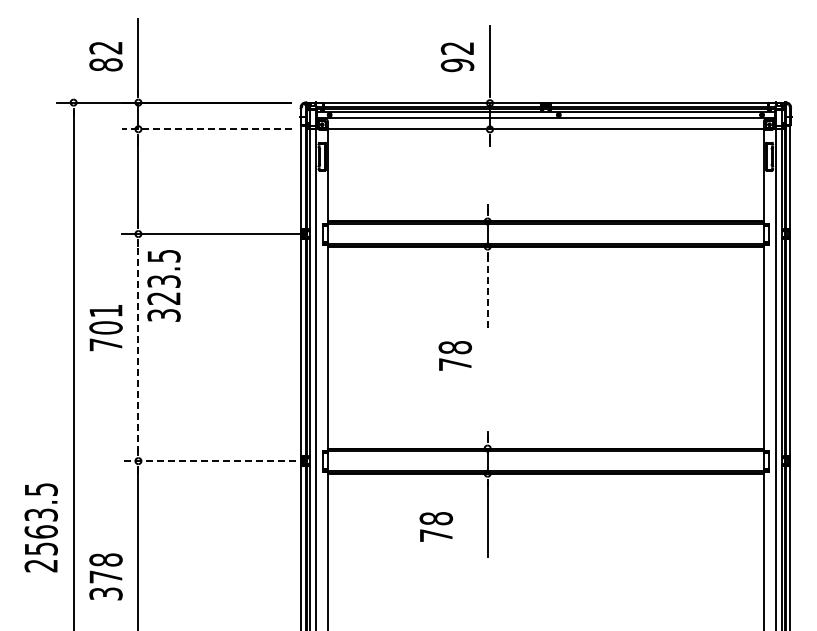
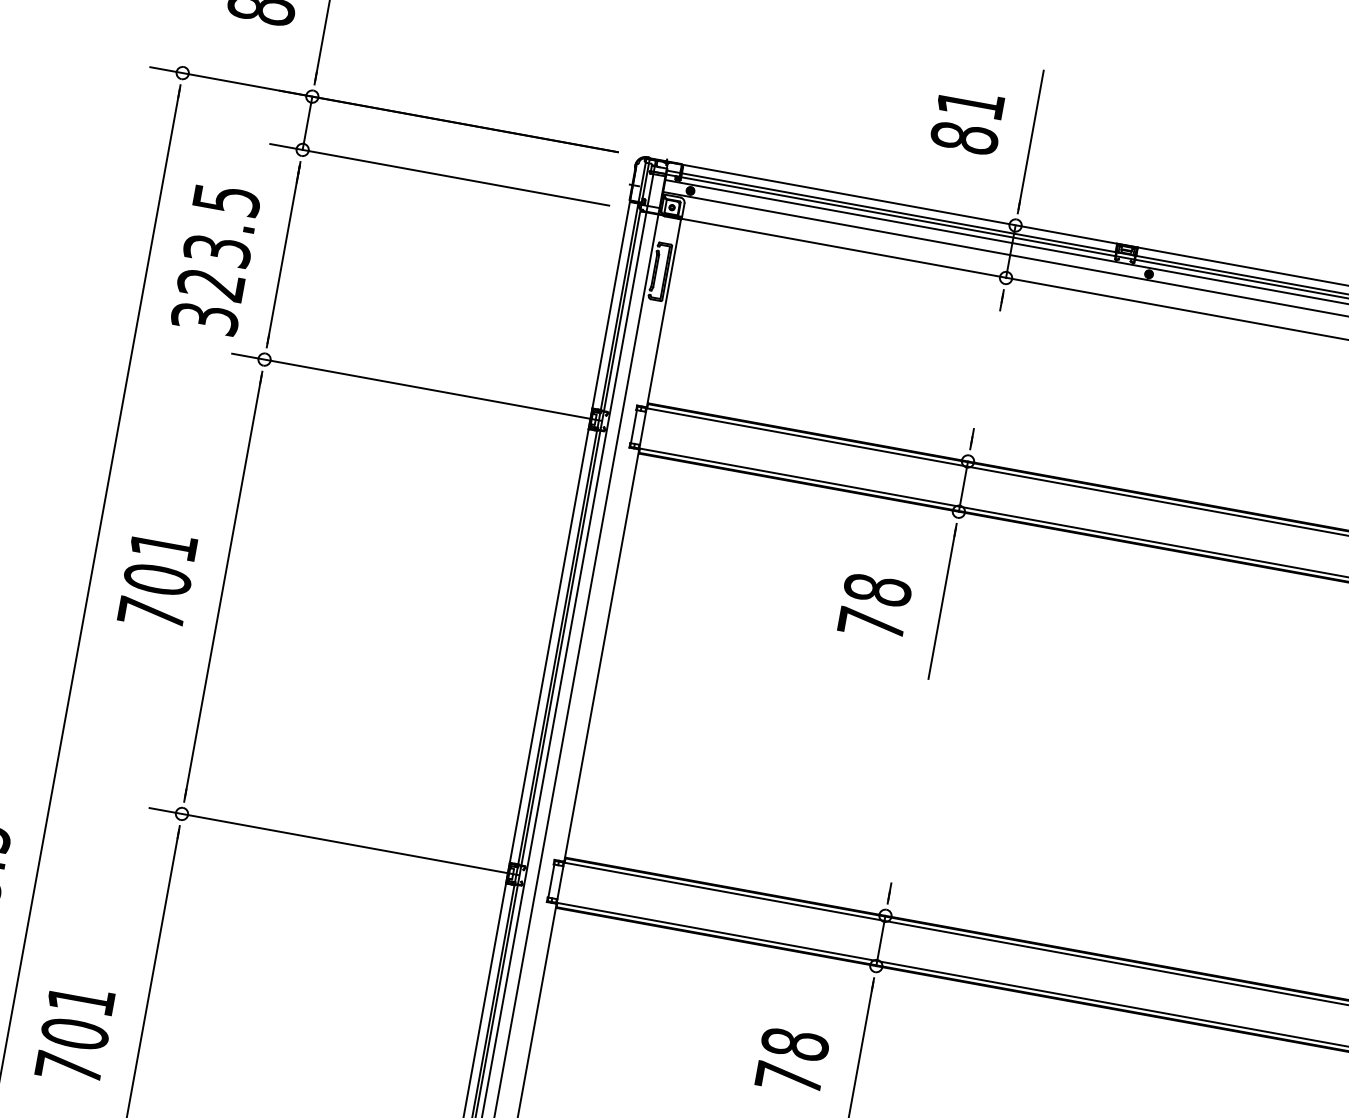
text: (457, 57) -> (967, 122), 92 -> 81
line: (206, 129) -> (438, 175), dashed -> solid
text: (163, 285) -> (214, 258), moved
line: (487, 292) -> (941, 603), dashed -> solid
text: (105, 328) -> (156, 580), moved
line: (138, 347) -> (223, 586), dashed -> solid
text: (454, 355) -> (873, 605), moved
line: (214, 461) -> (334, 842), dashed -> solid
text: (435, 526) -> (790, 1059), moved
text: (105, 576) -> (74, 1032), 378 -> 701

